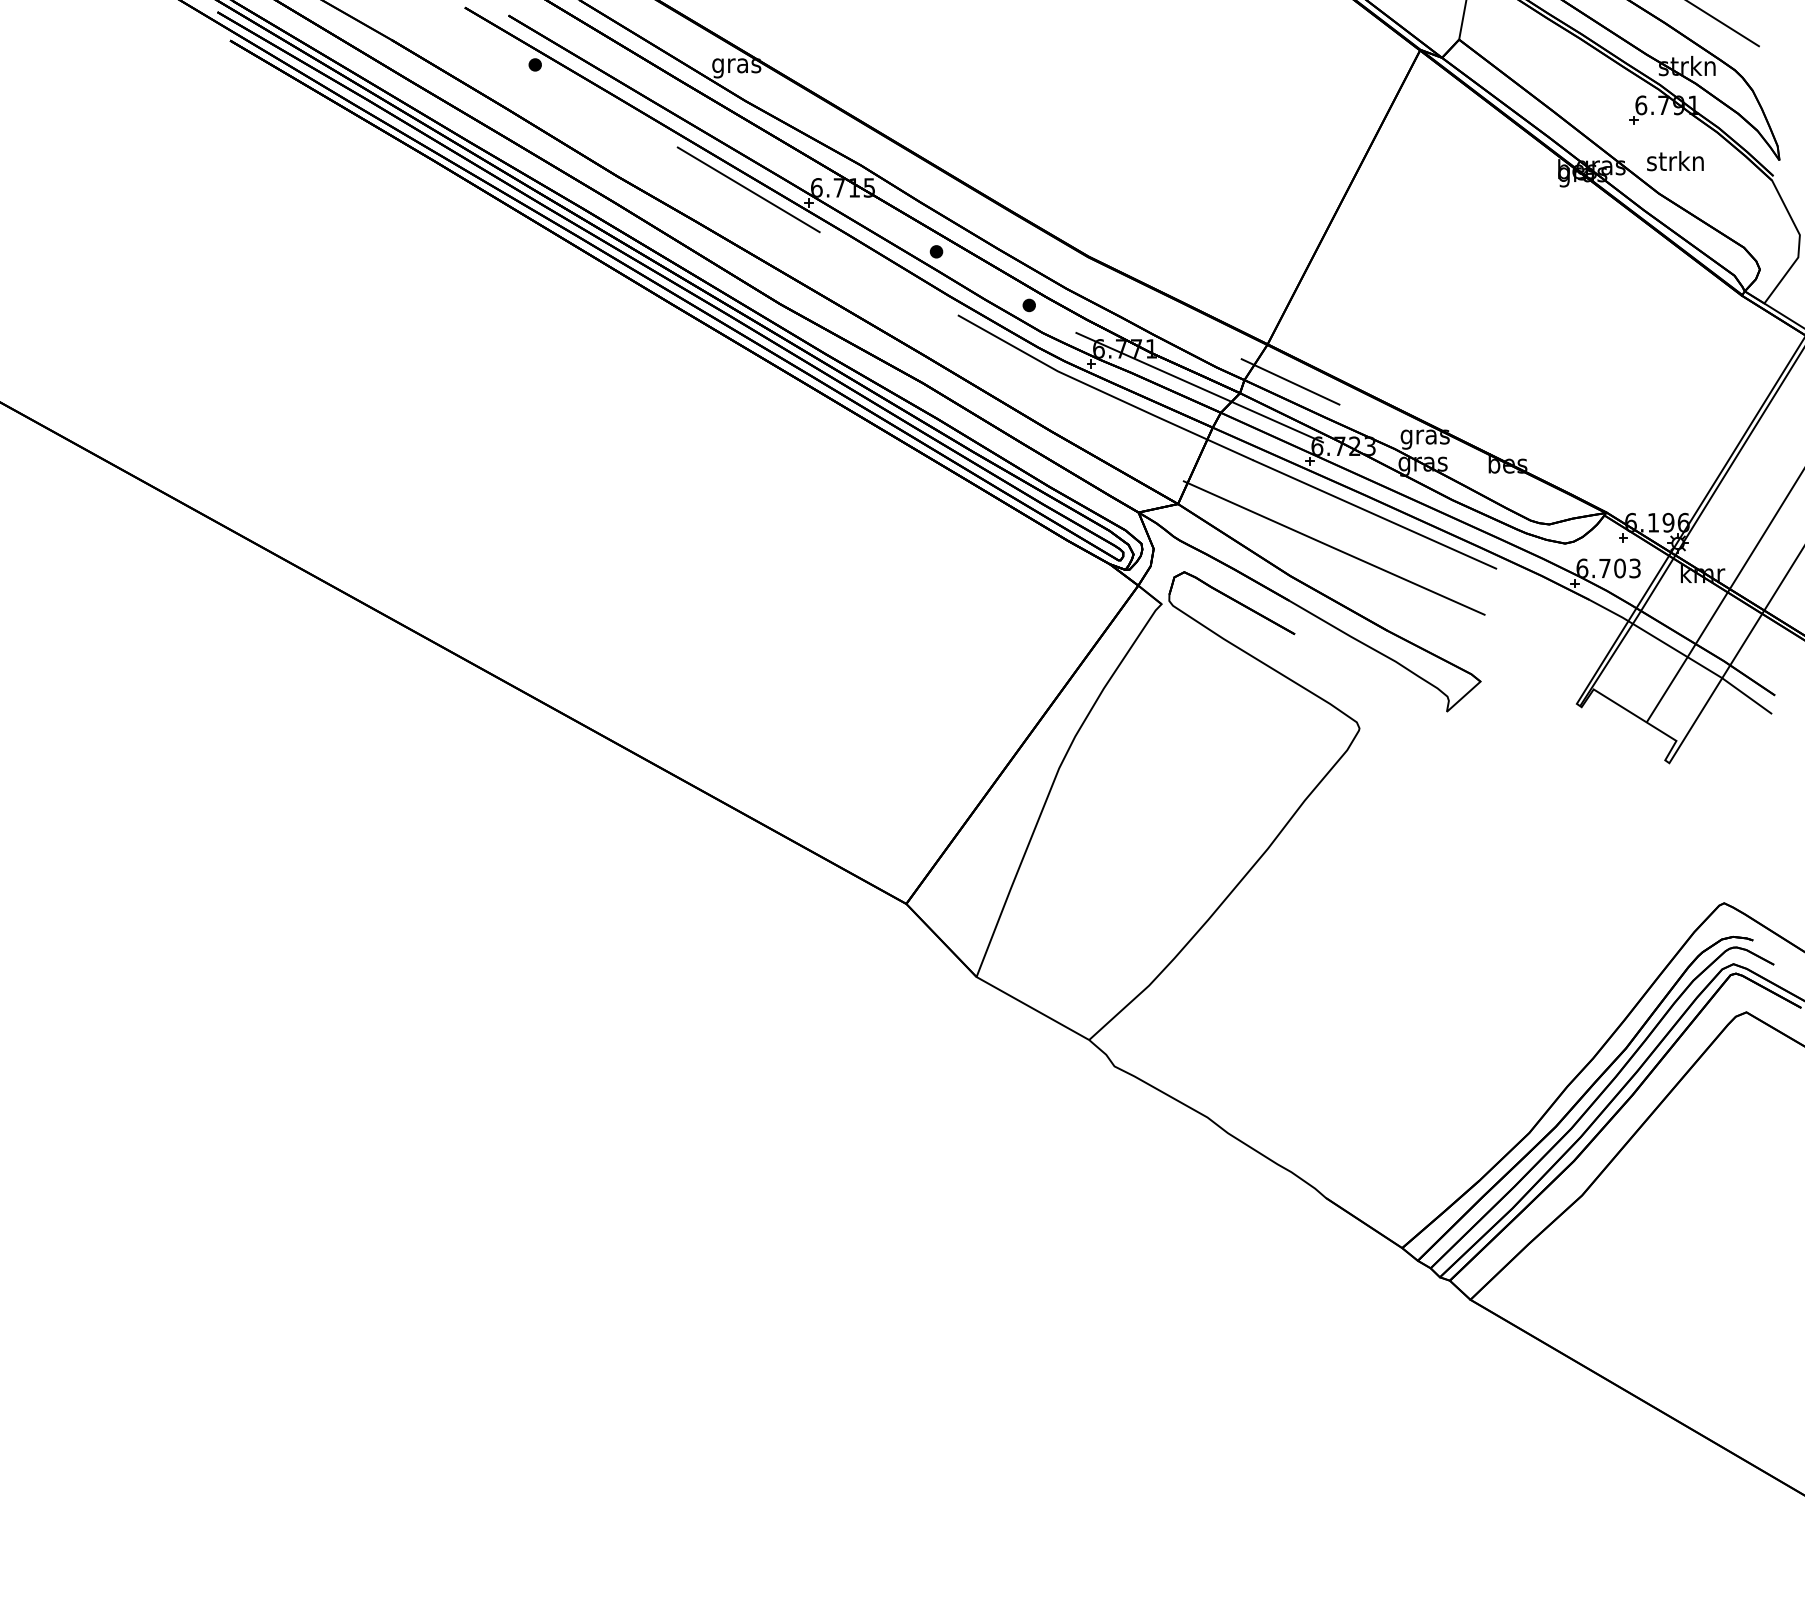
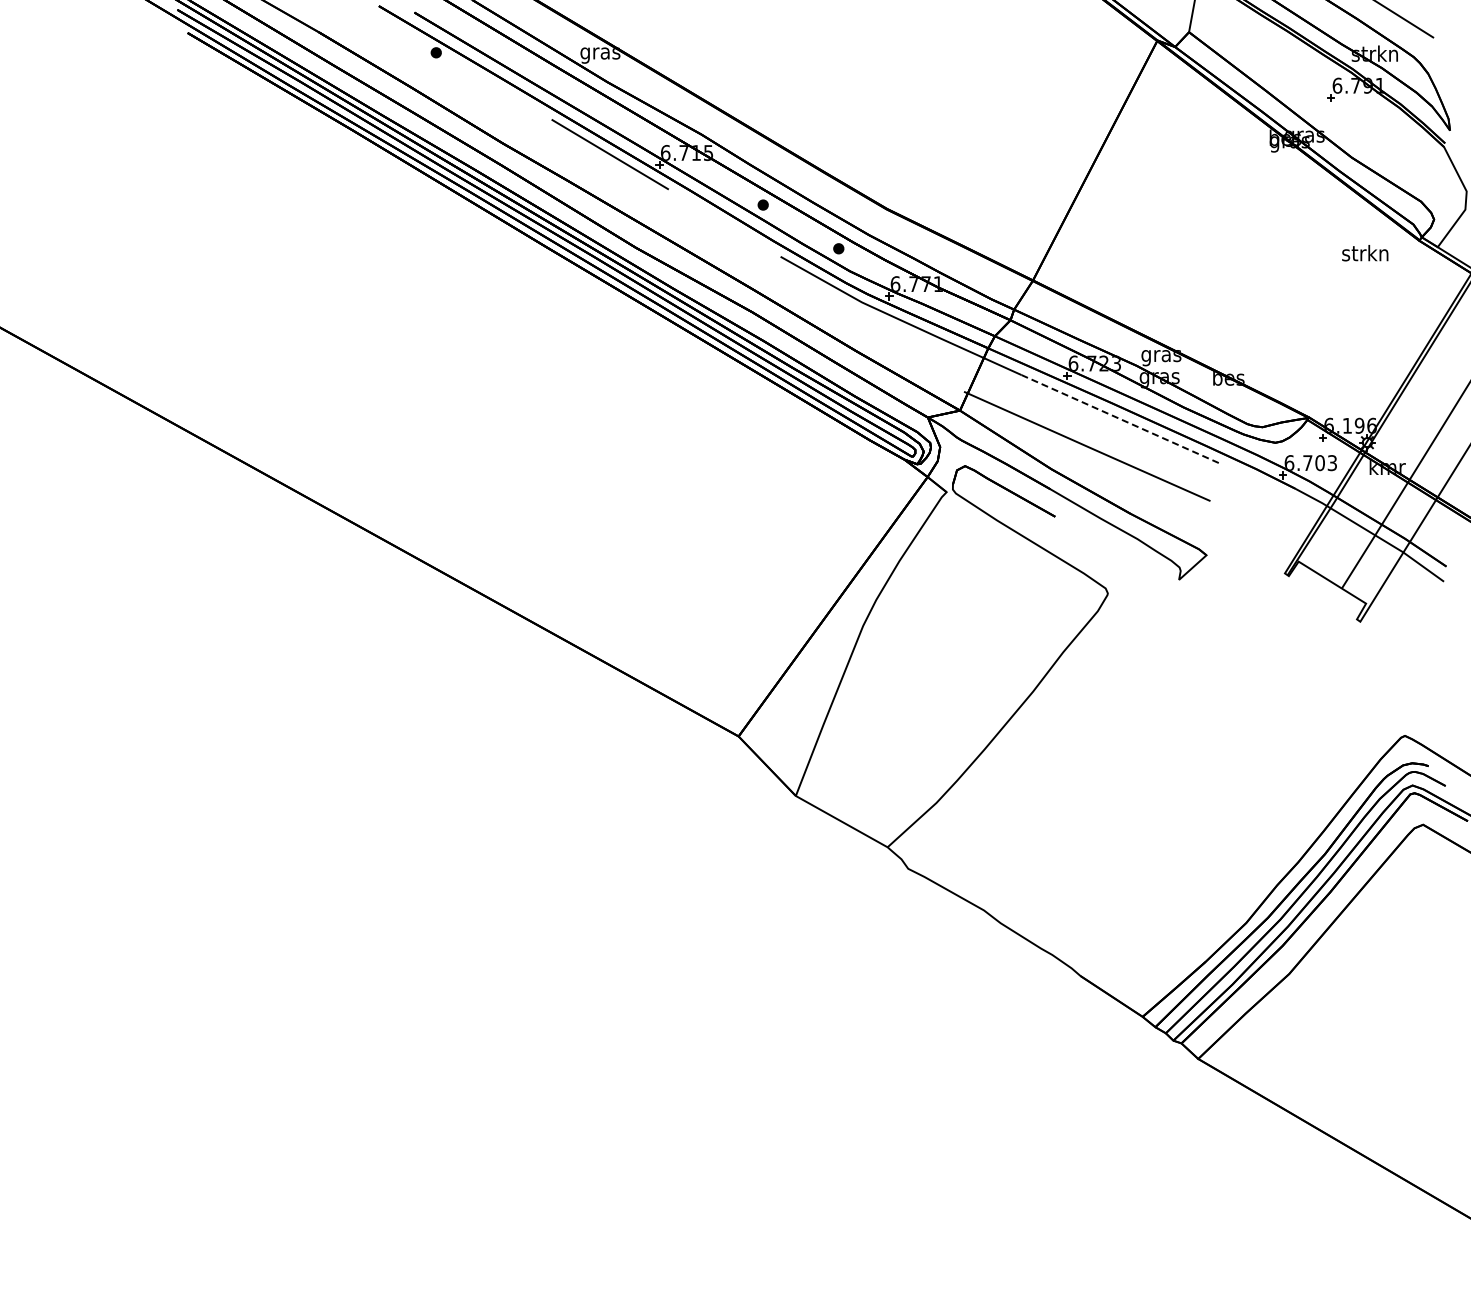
text: (1675, 161) -> (1365, 253), moved
line: (1290, 381) -> (1051, 310), removed
line: (1199, 387) -> (977, 315), removed
line: (1375, 514) -> (1120, 419), solid -> dashed

